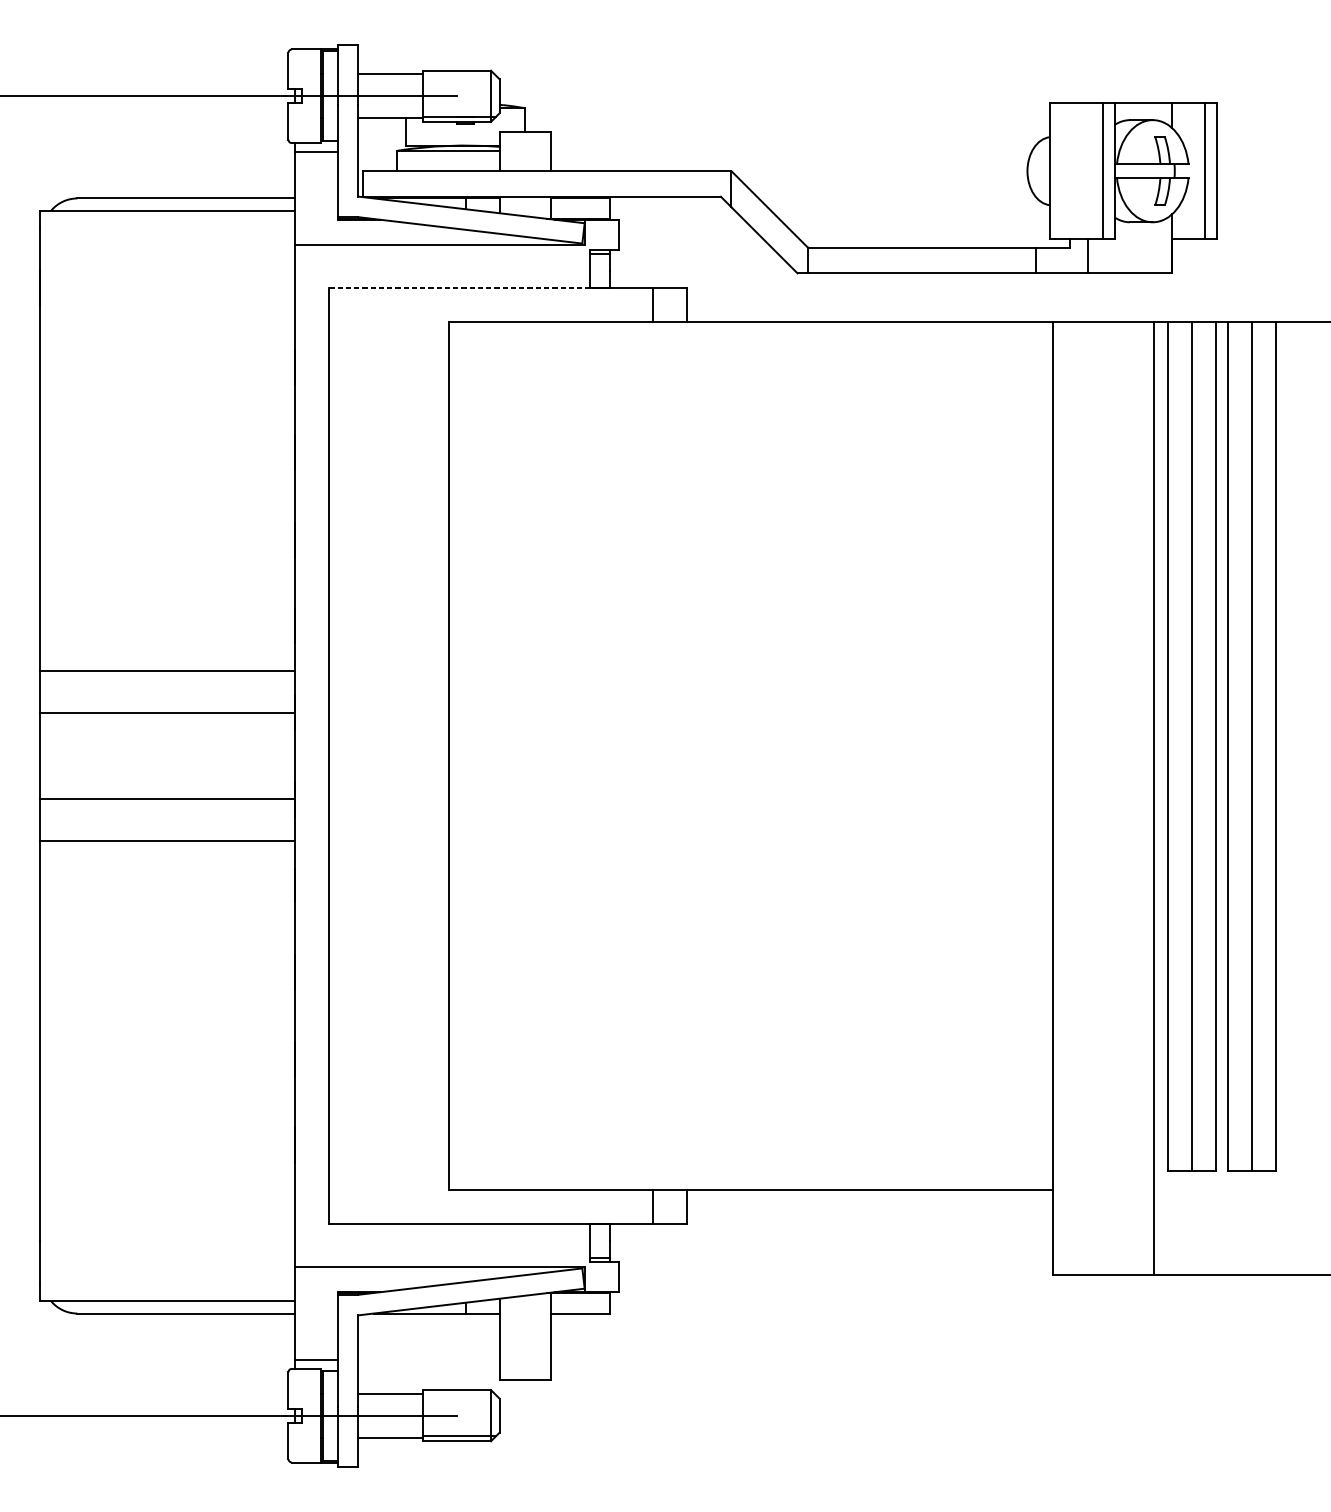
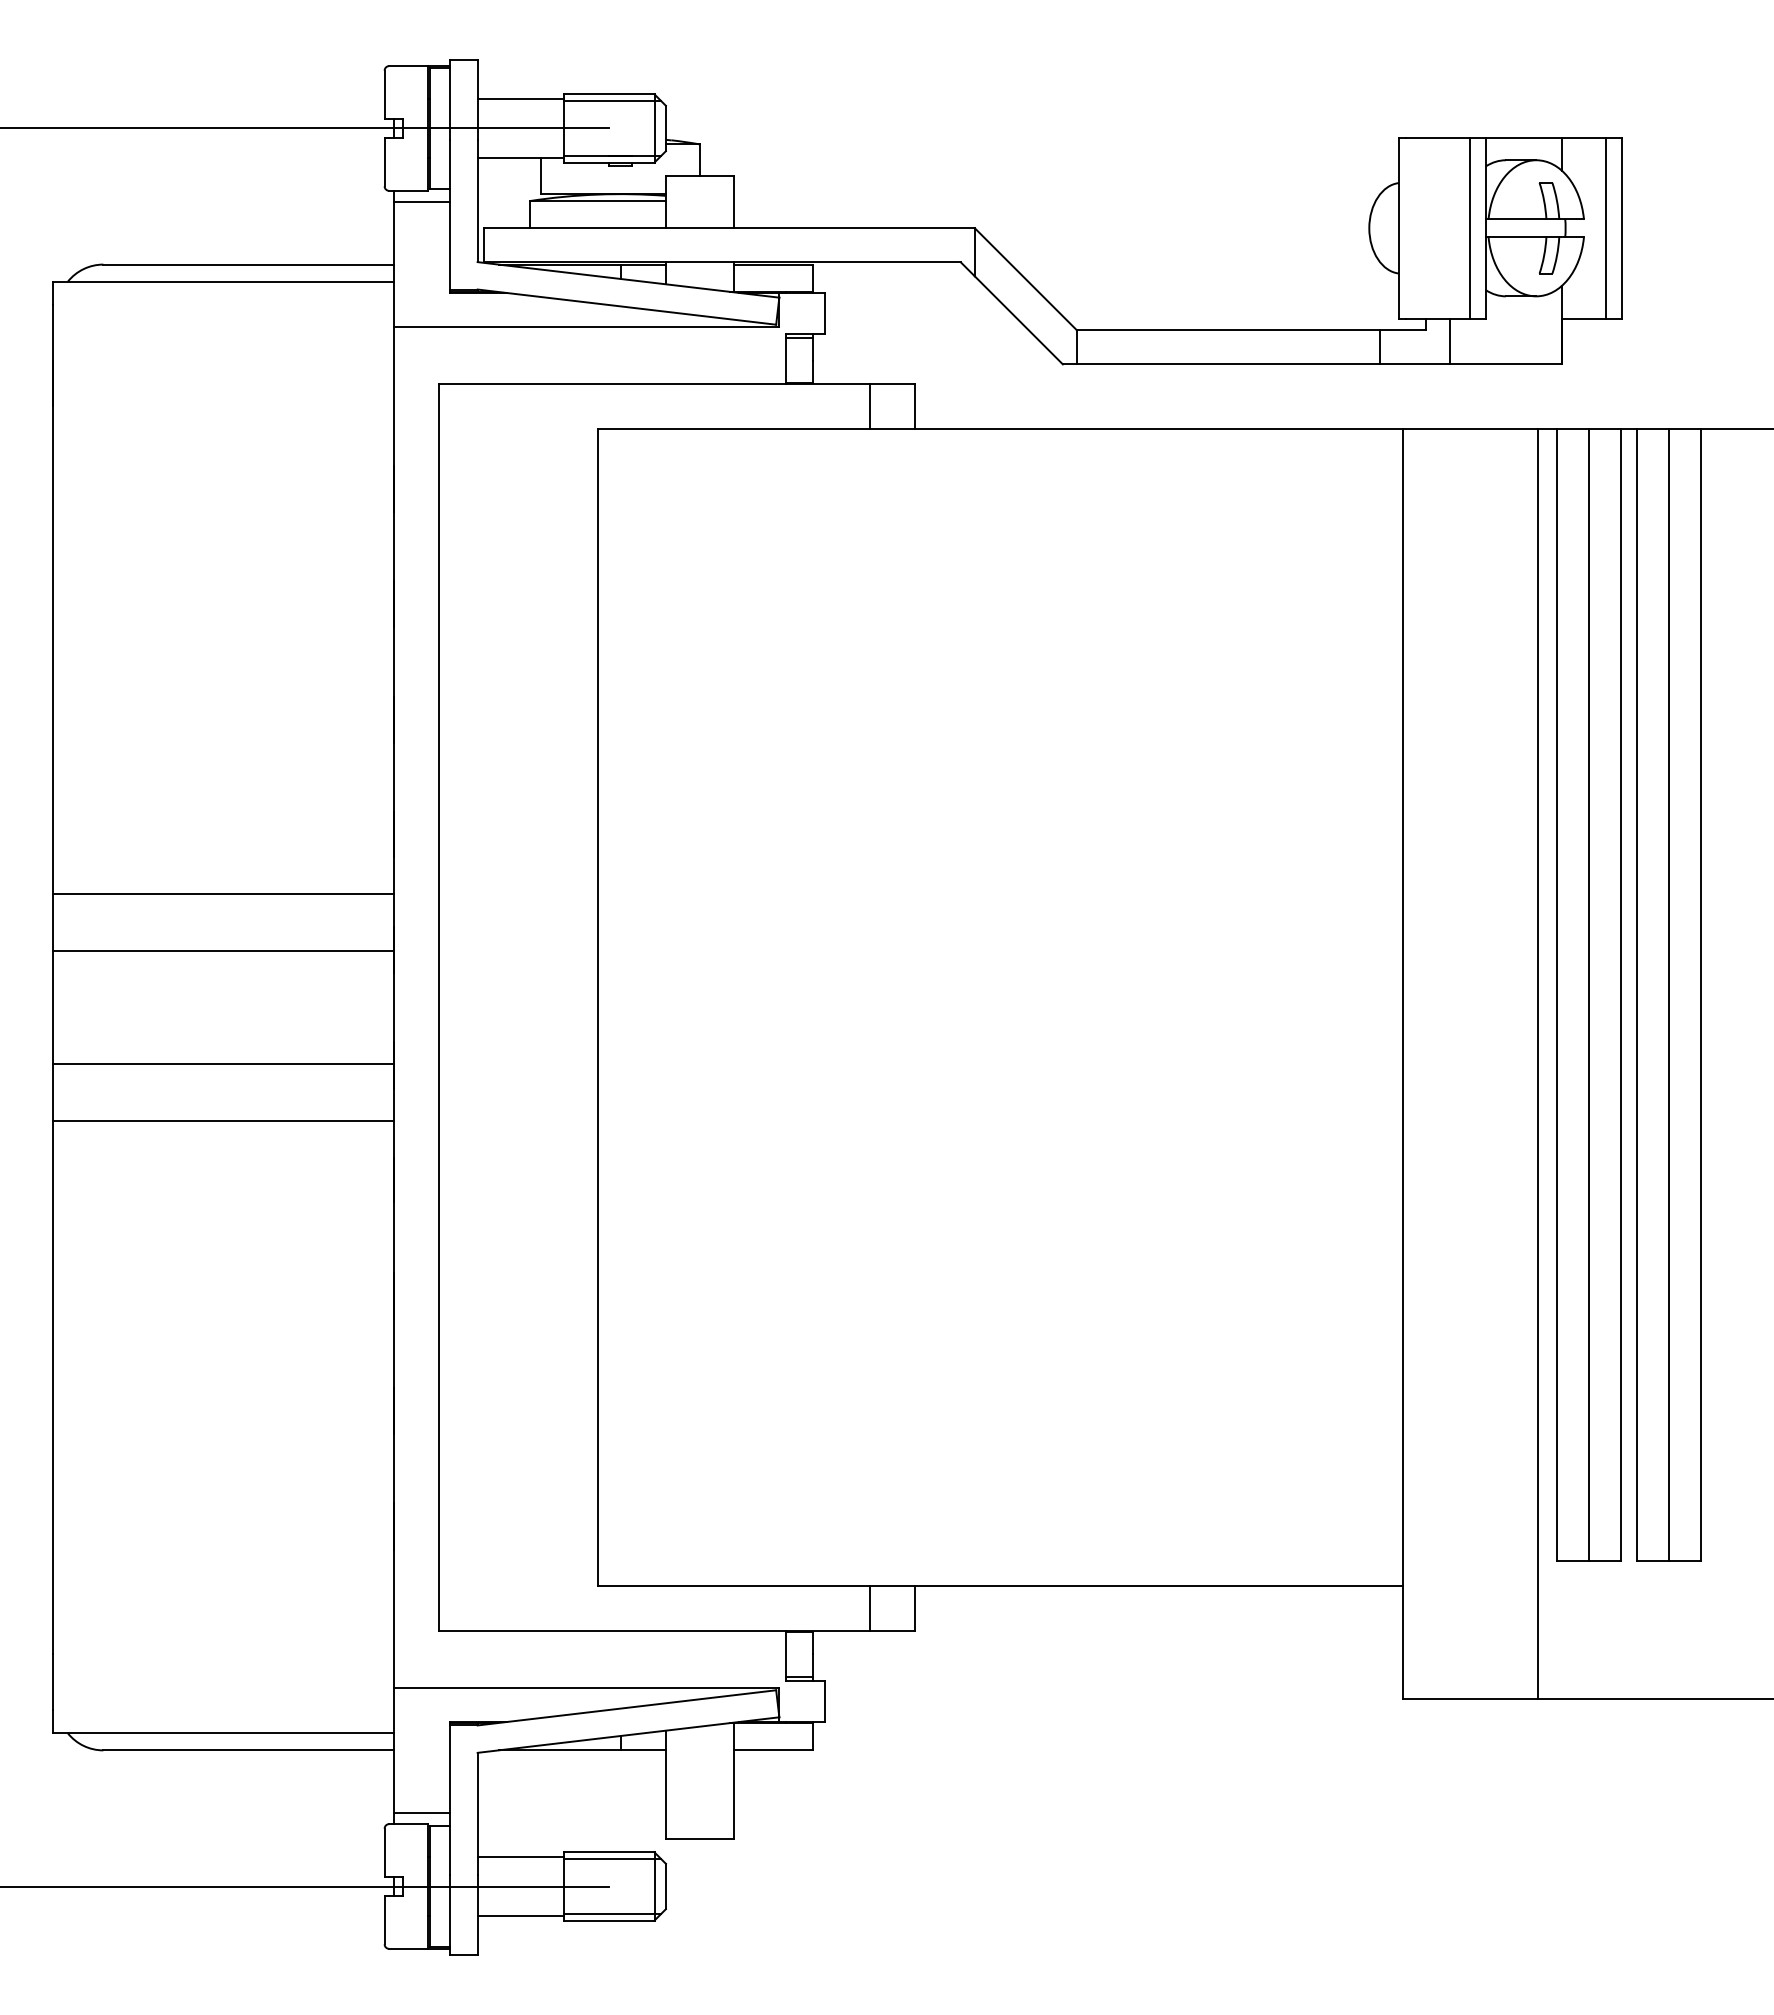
line: (459, 76) -> (612, 101), added
line: (459, 287) -> (612, 383), dashed -> solid
line: (459, 1395) -> (612, 1859), added

